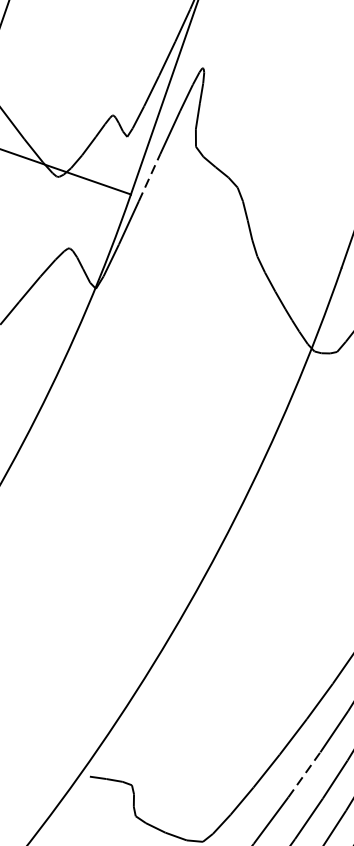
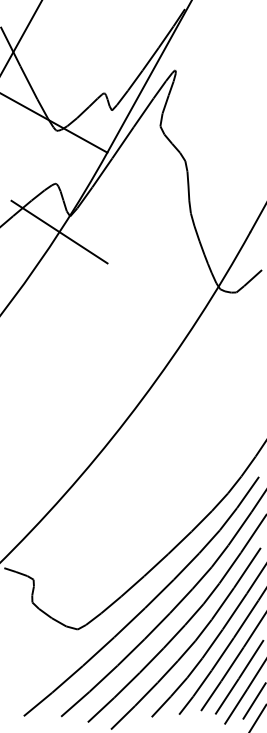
line: (148, 177) -> (122, 142), dashed -> solid
line: (85, 311) -> (59, 231), added
line: (304, 774) -> (159, 593), dashed -> solid

